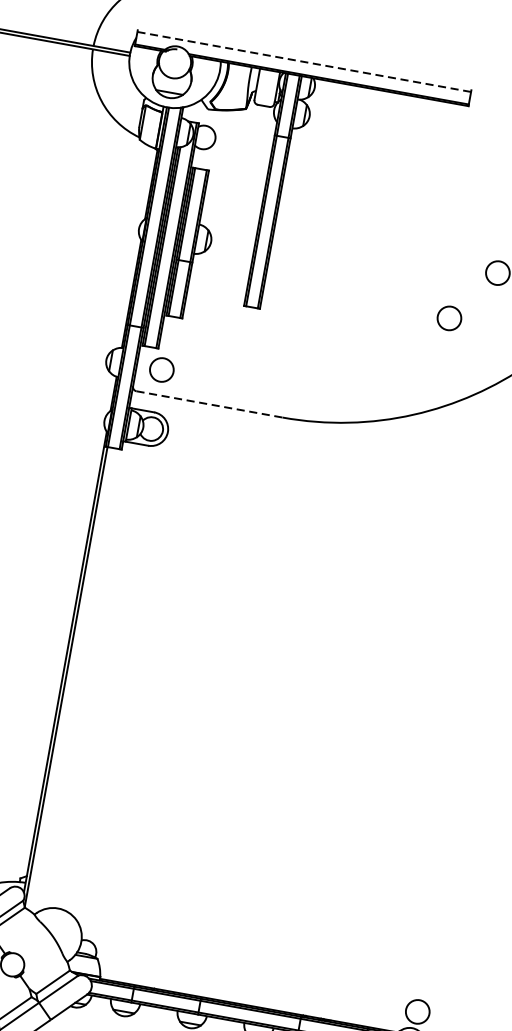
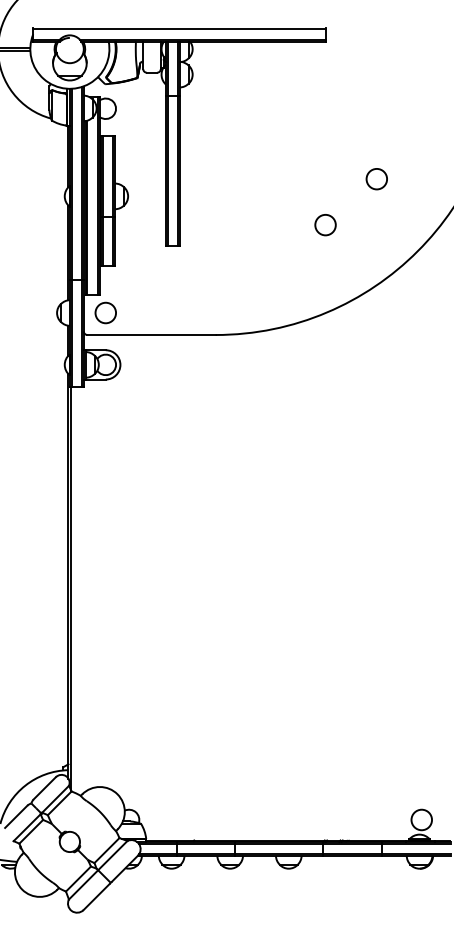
line: (303, 62) -> (179, 29), dashed -> solid
circle: (449, 318) -> (325, 225), moved
line: (210, 405) -> (152, 335), dashed -> solid

